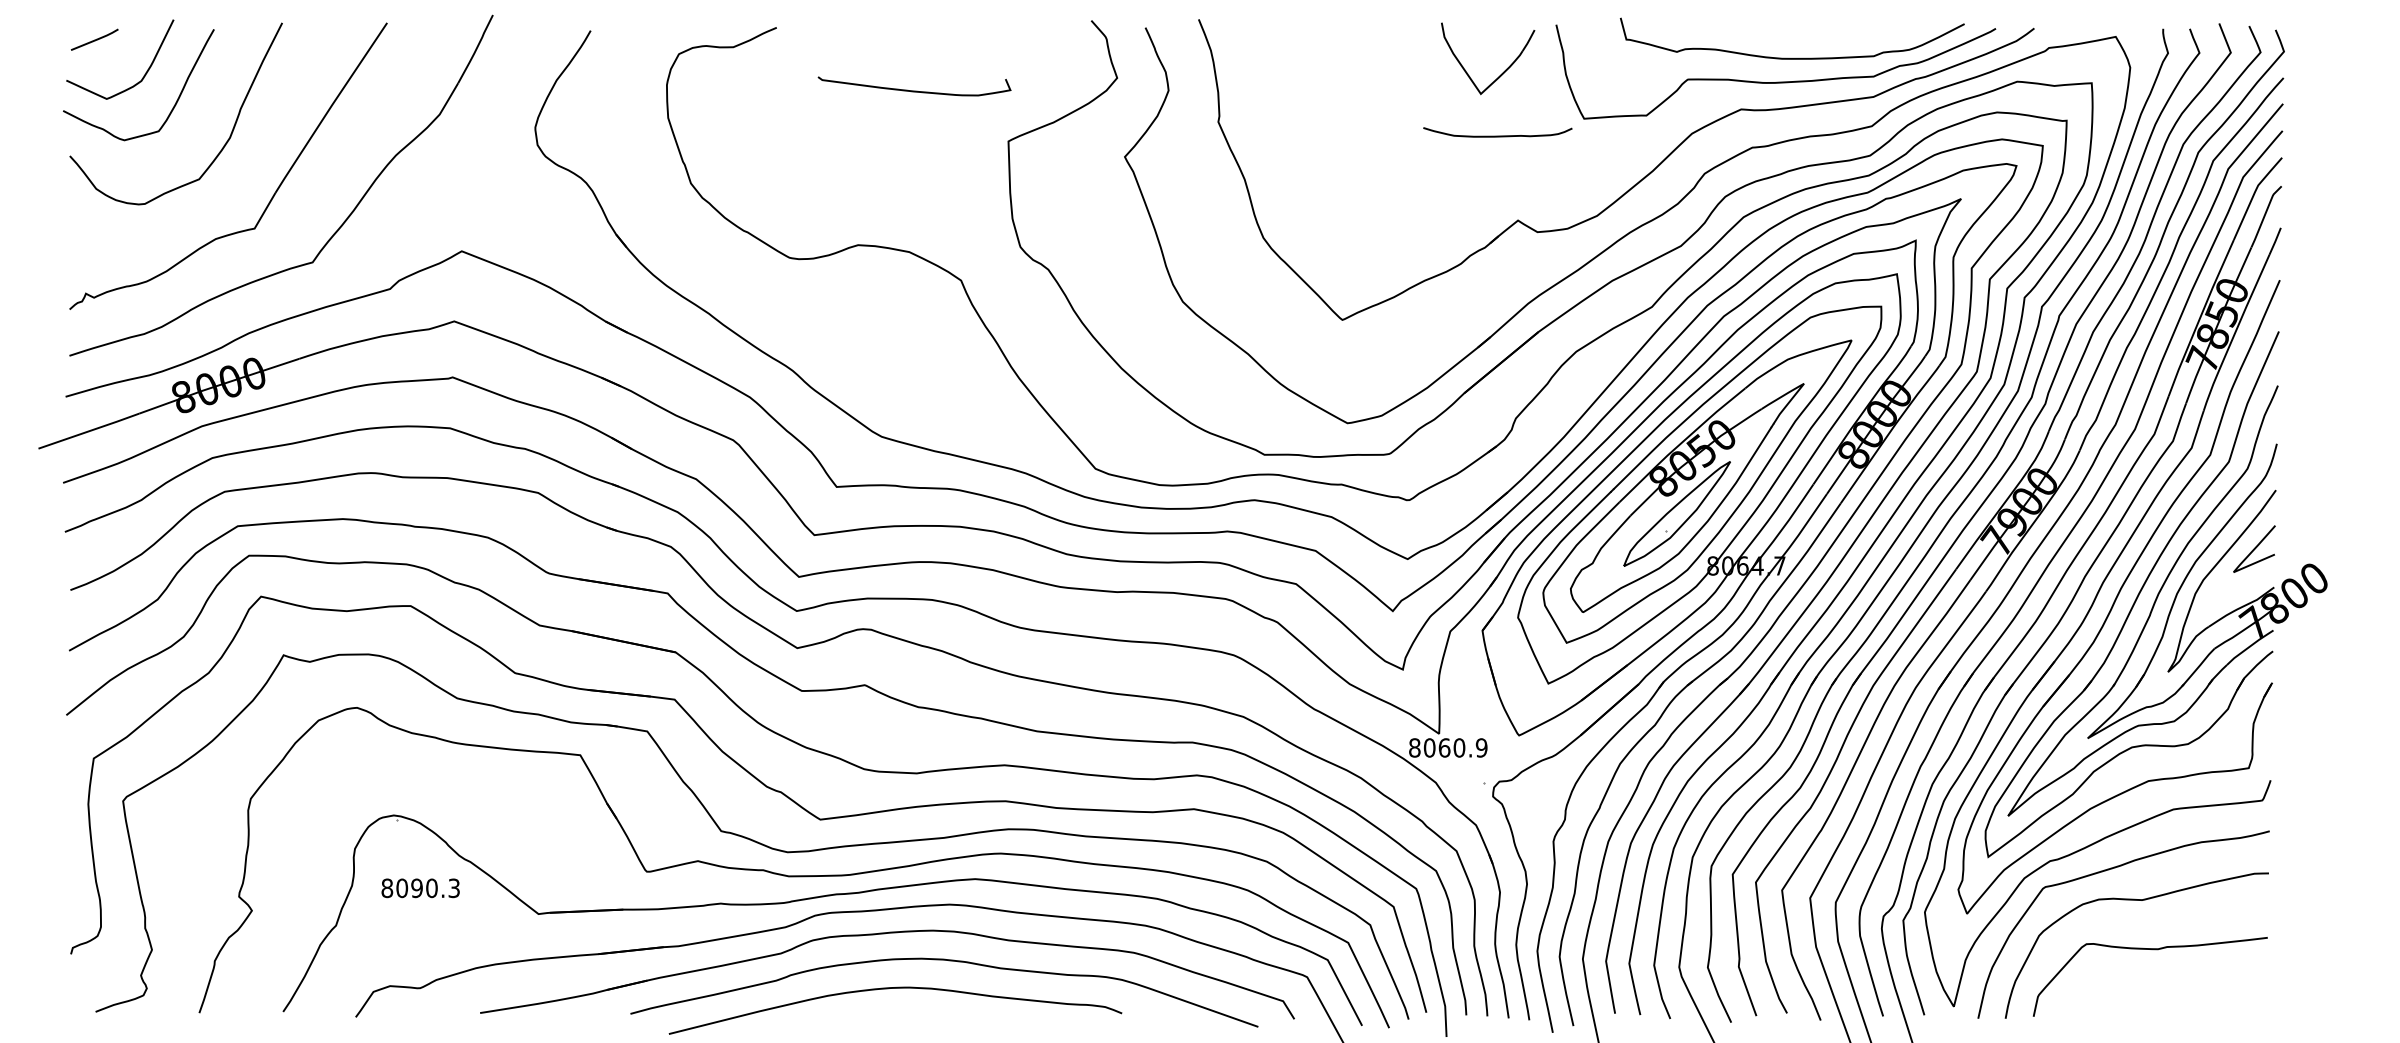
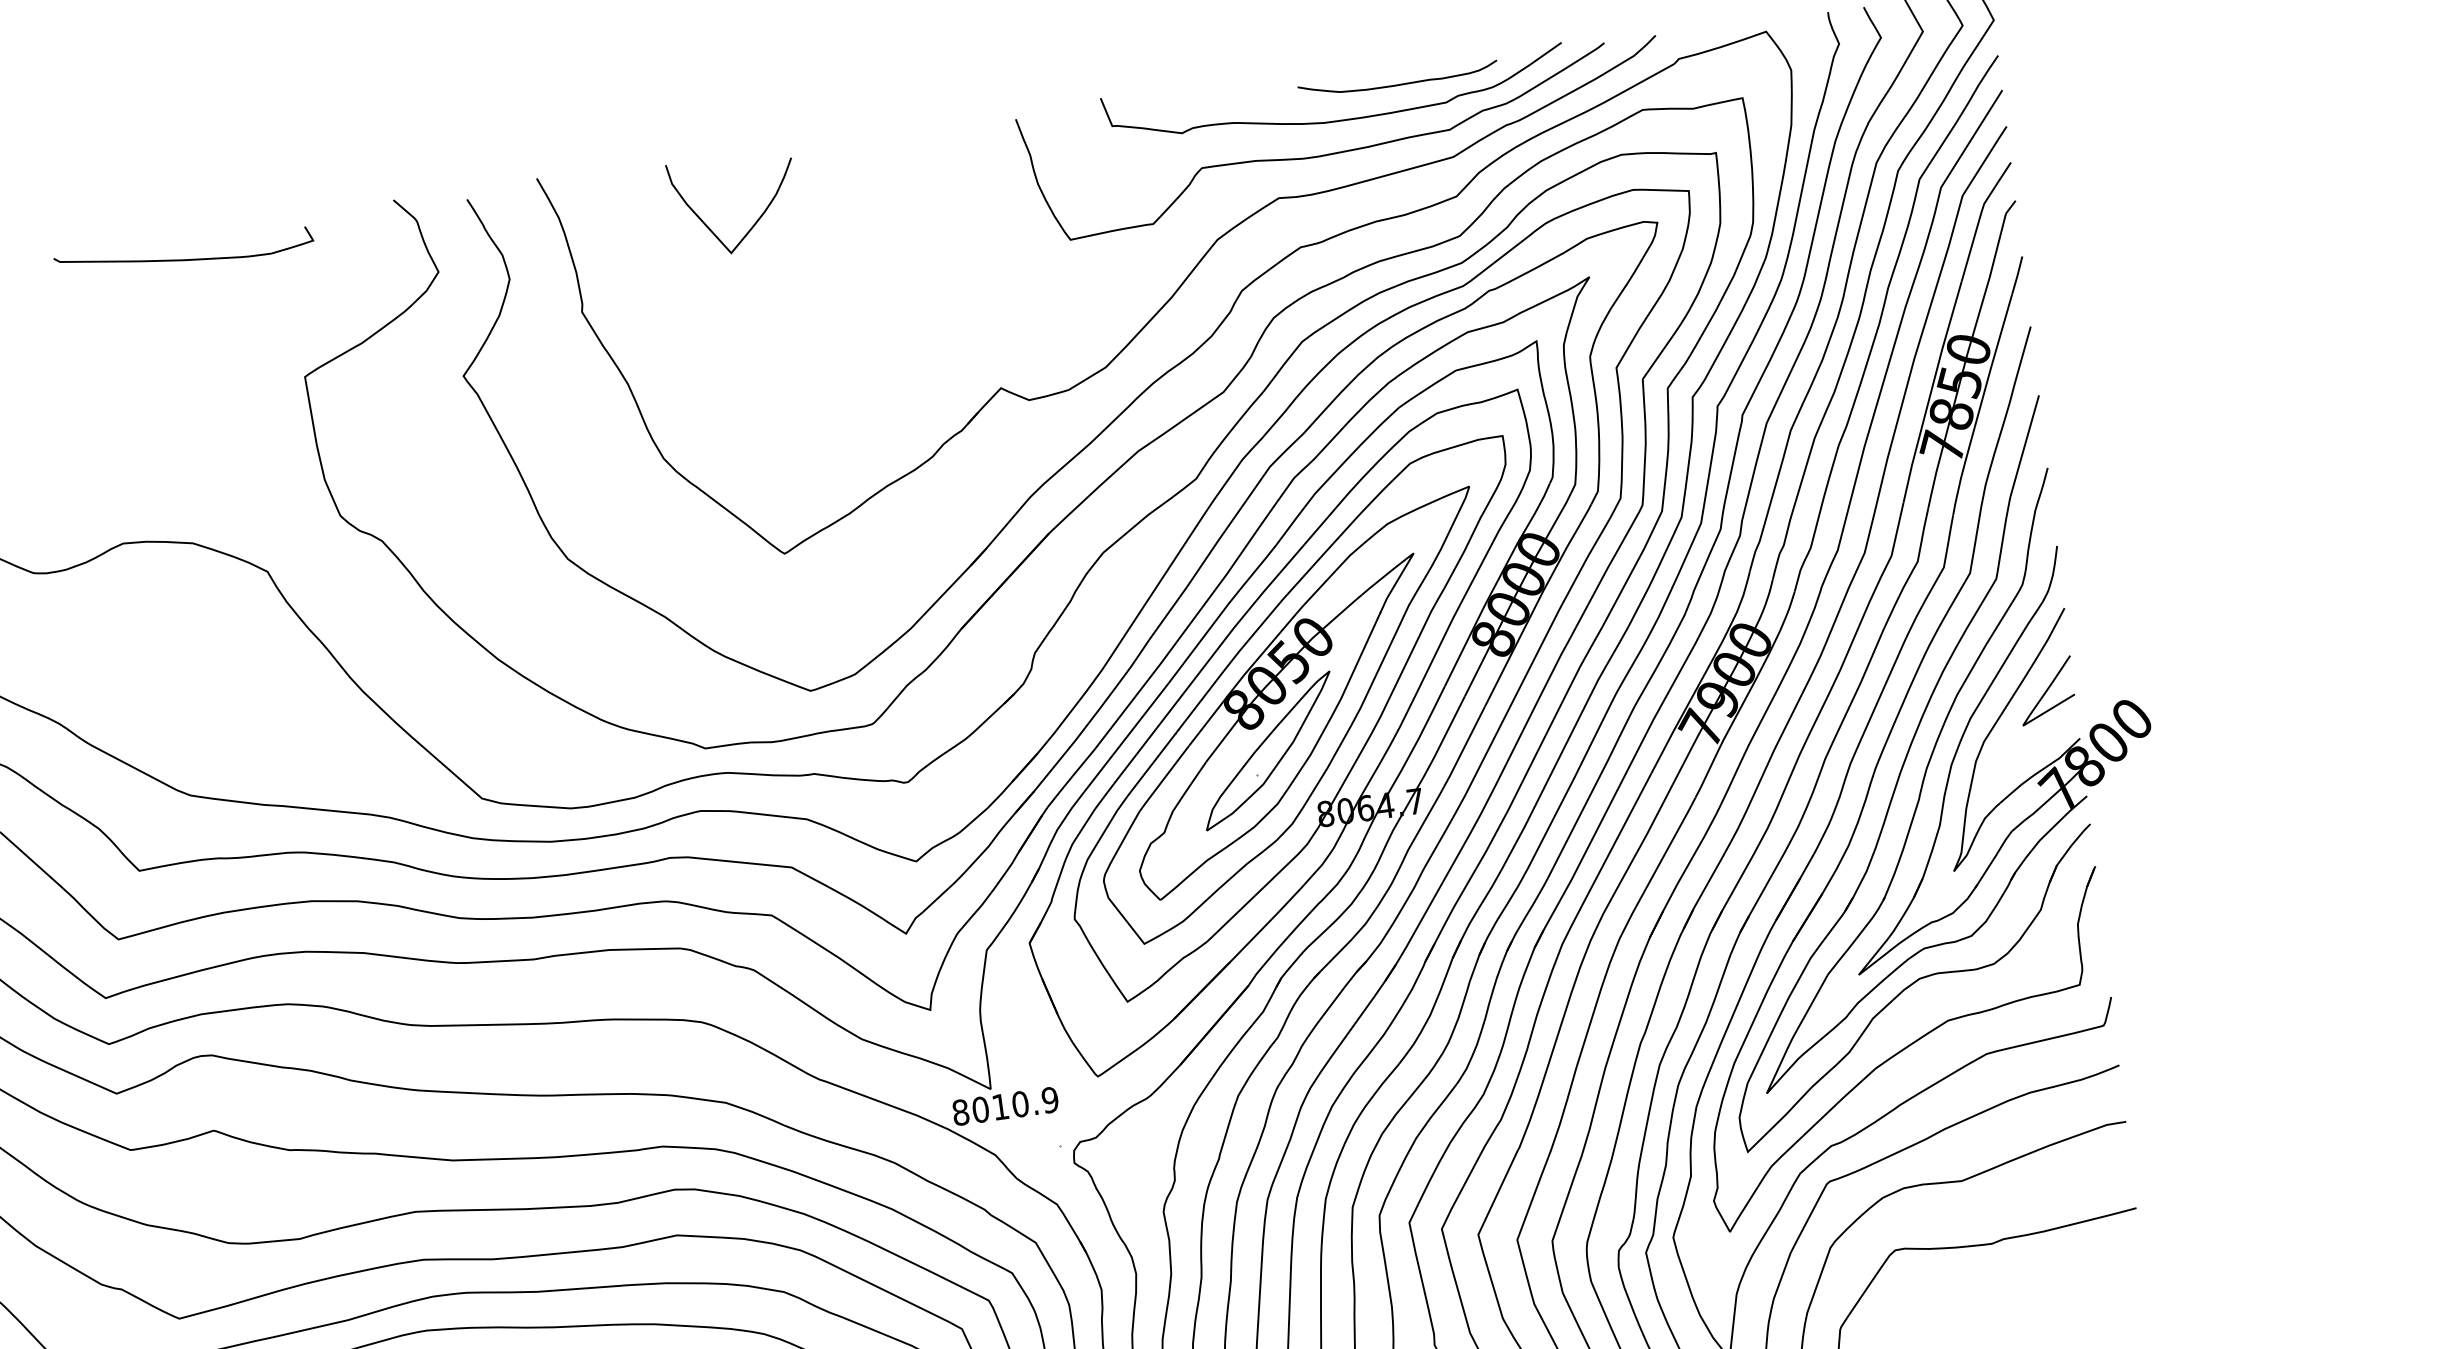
part: (1502, 72) -> (756, 220), moved
curve: (914, 90) -> (185, 258), moved
curve: (1497, 135) -> (1398, 83), moved
text: (1444, 747) -> (1000, 1106), 8060.9 -> 8010.9

